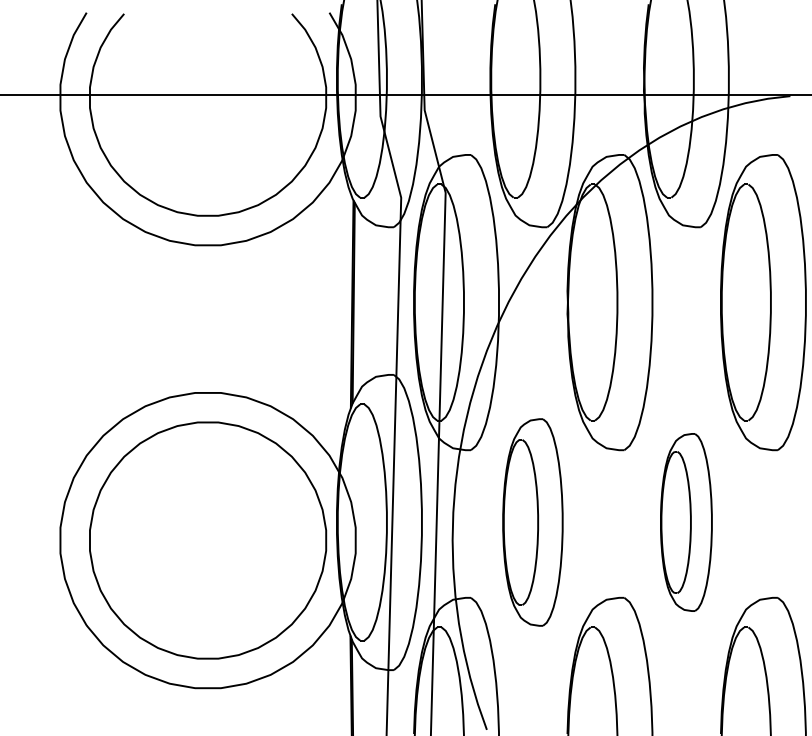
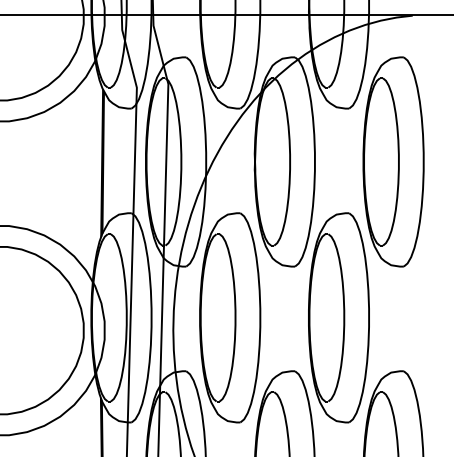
part: (532, 522) -> (229, 317), size x1.43
part: (686, 522) -> (339, 317), size x1.67

